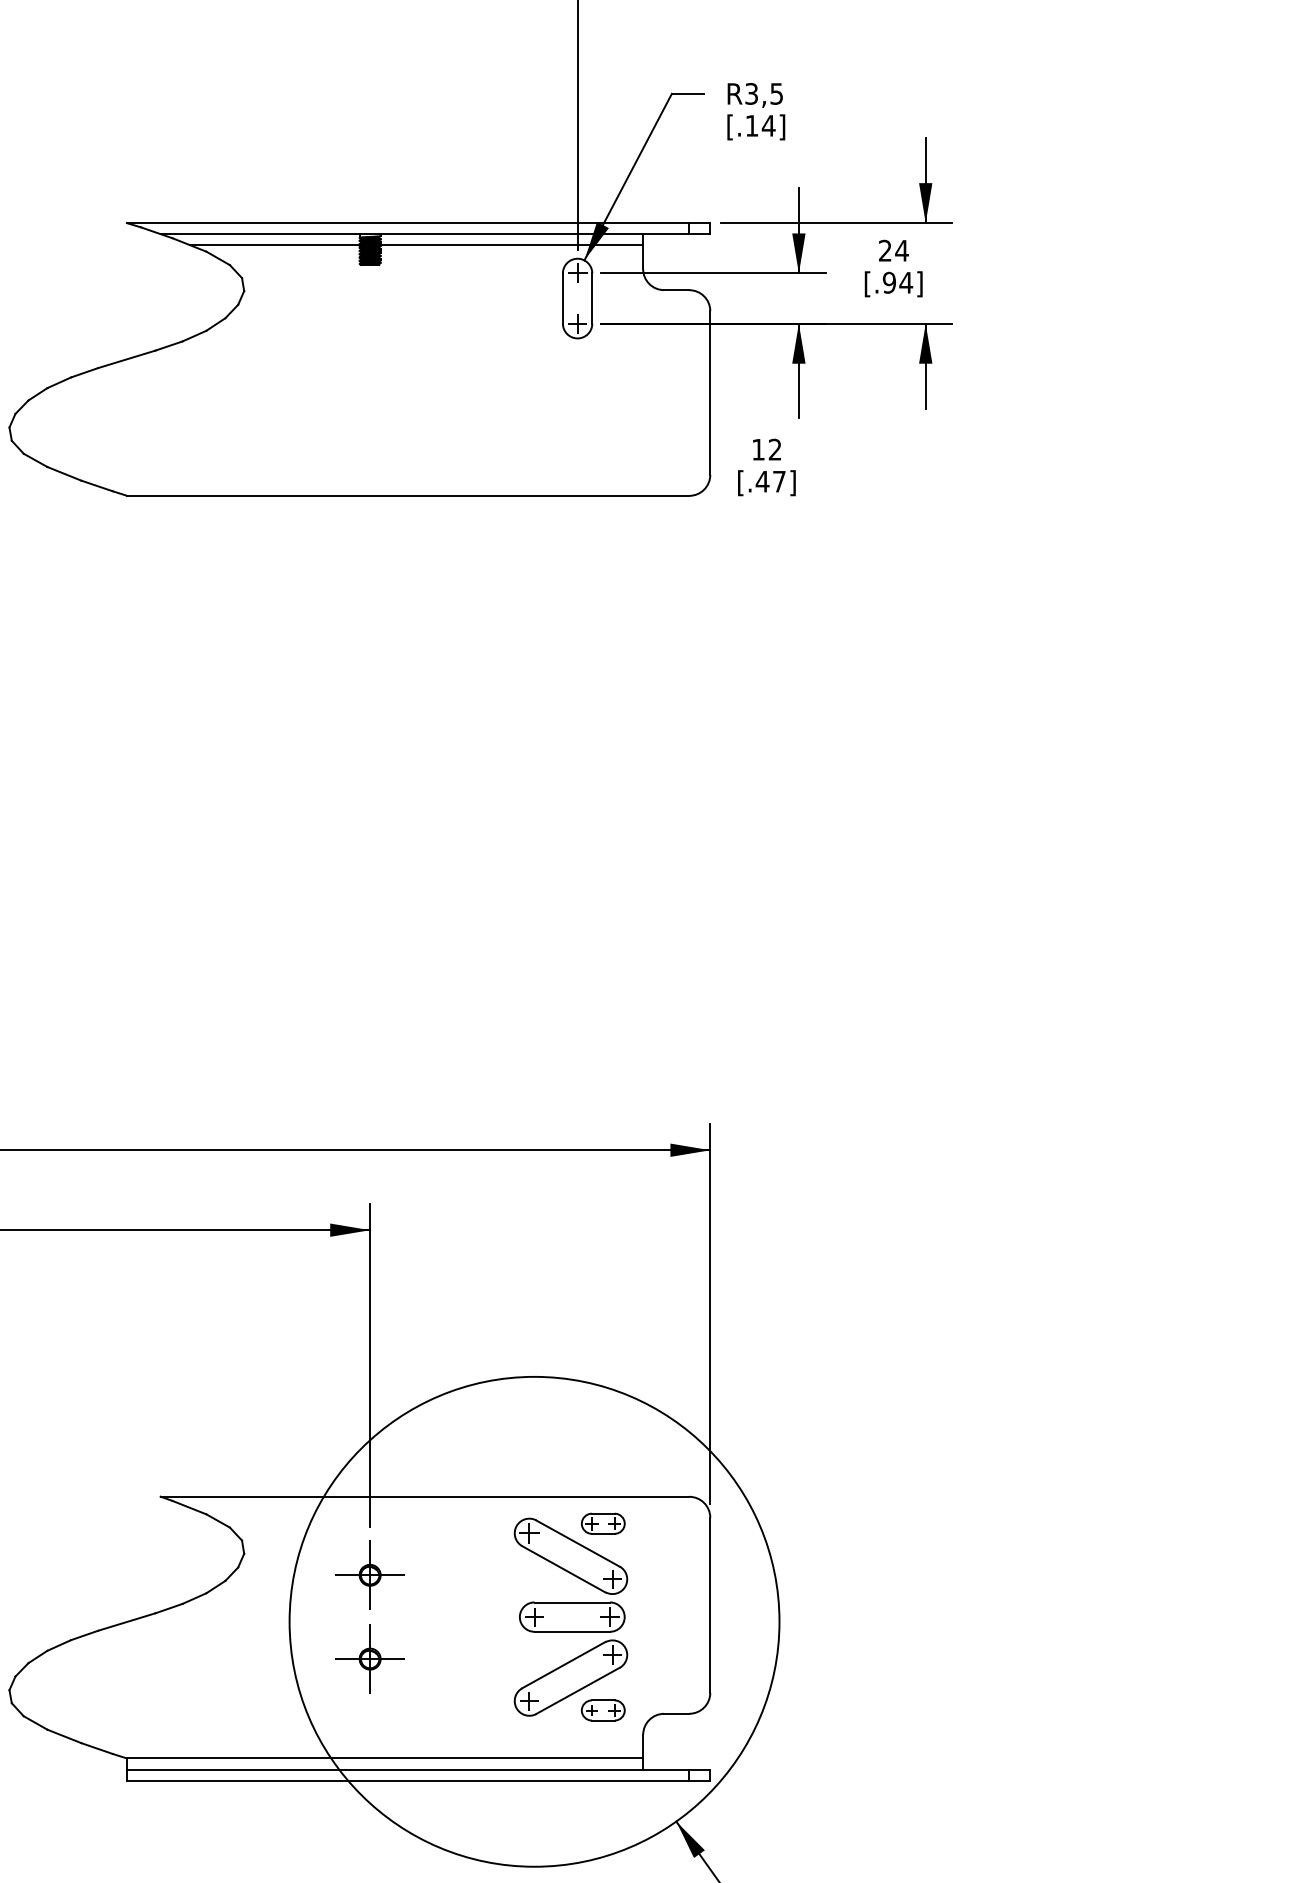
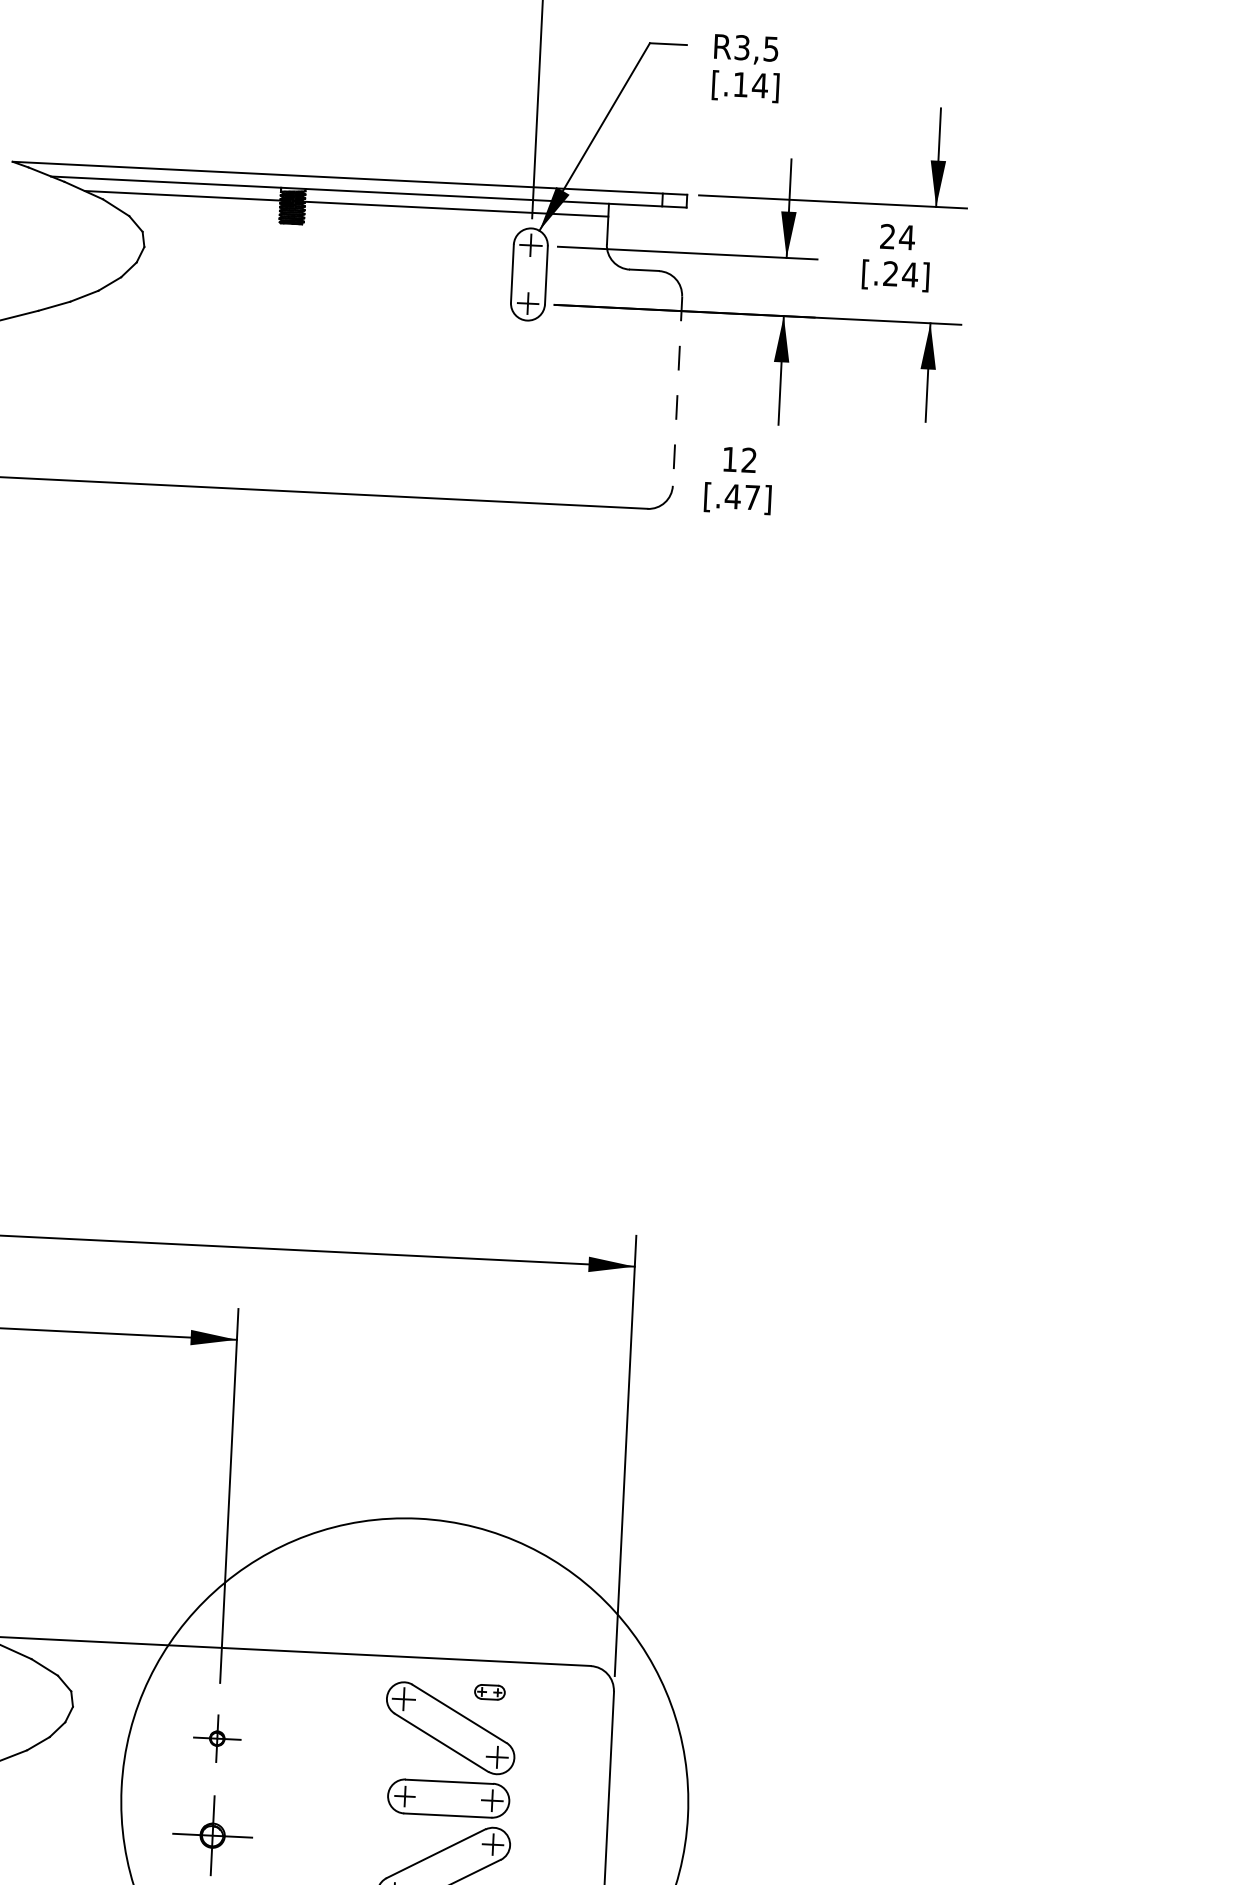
text: (888, 282) -> (889, 273), [.94] -> [.24]
line: (710, 393) -> (677, 391), solid -> dashed
part: (603, 1523) -> (490, 1692), size x0.6
part: (369, 1574) -> (216, 1737), size x0.6

